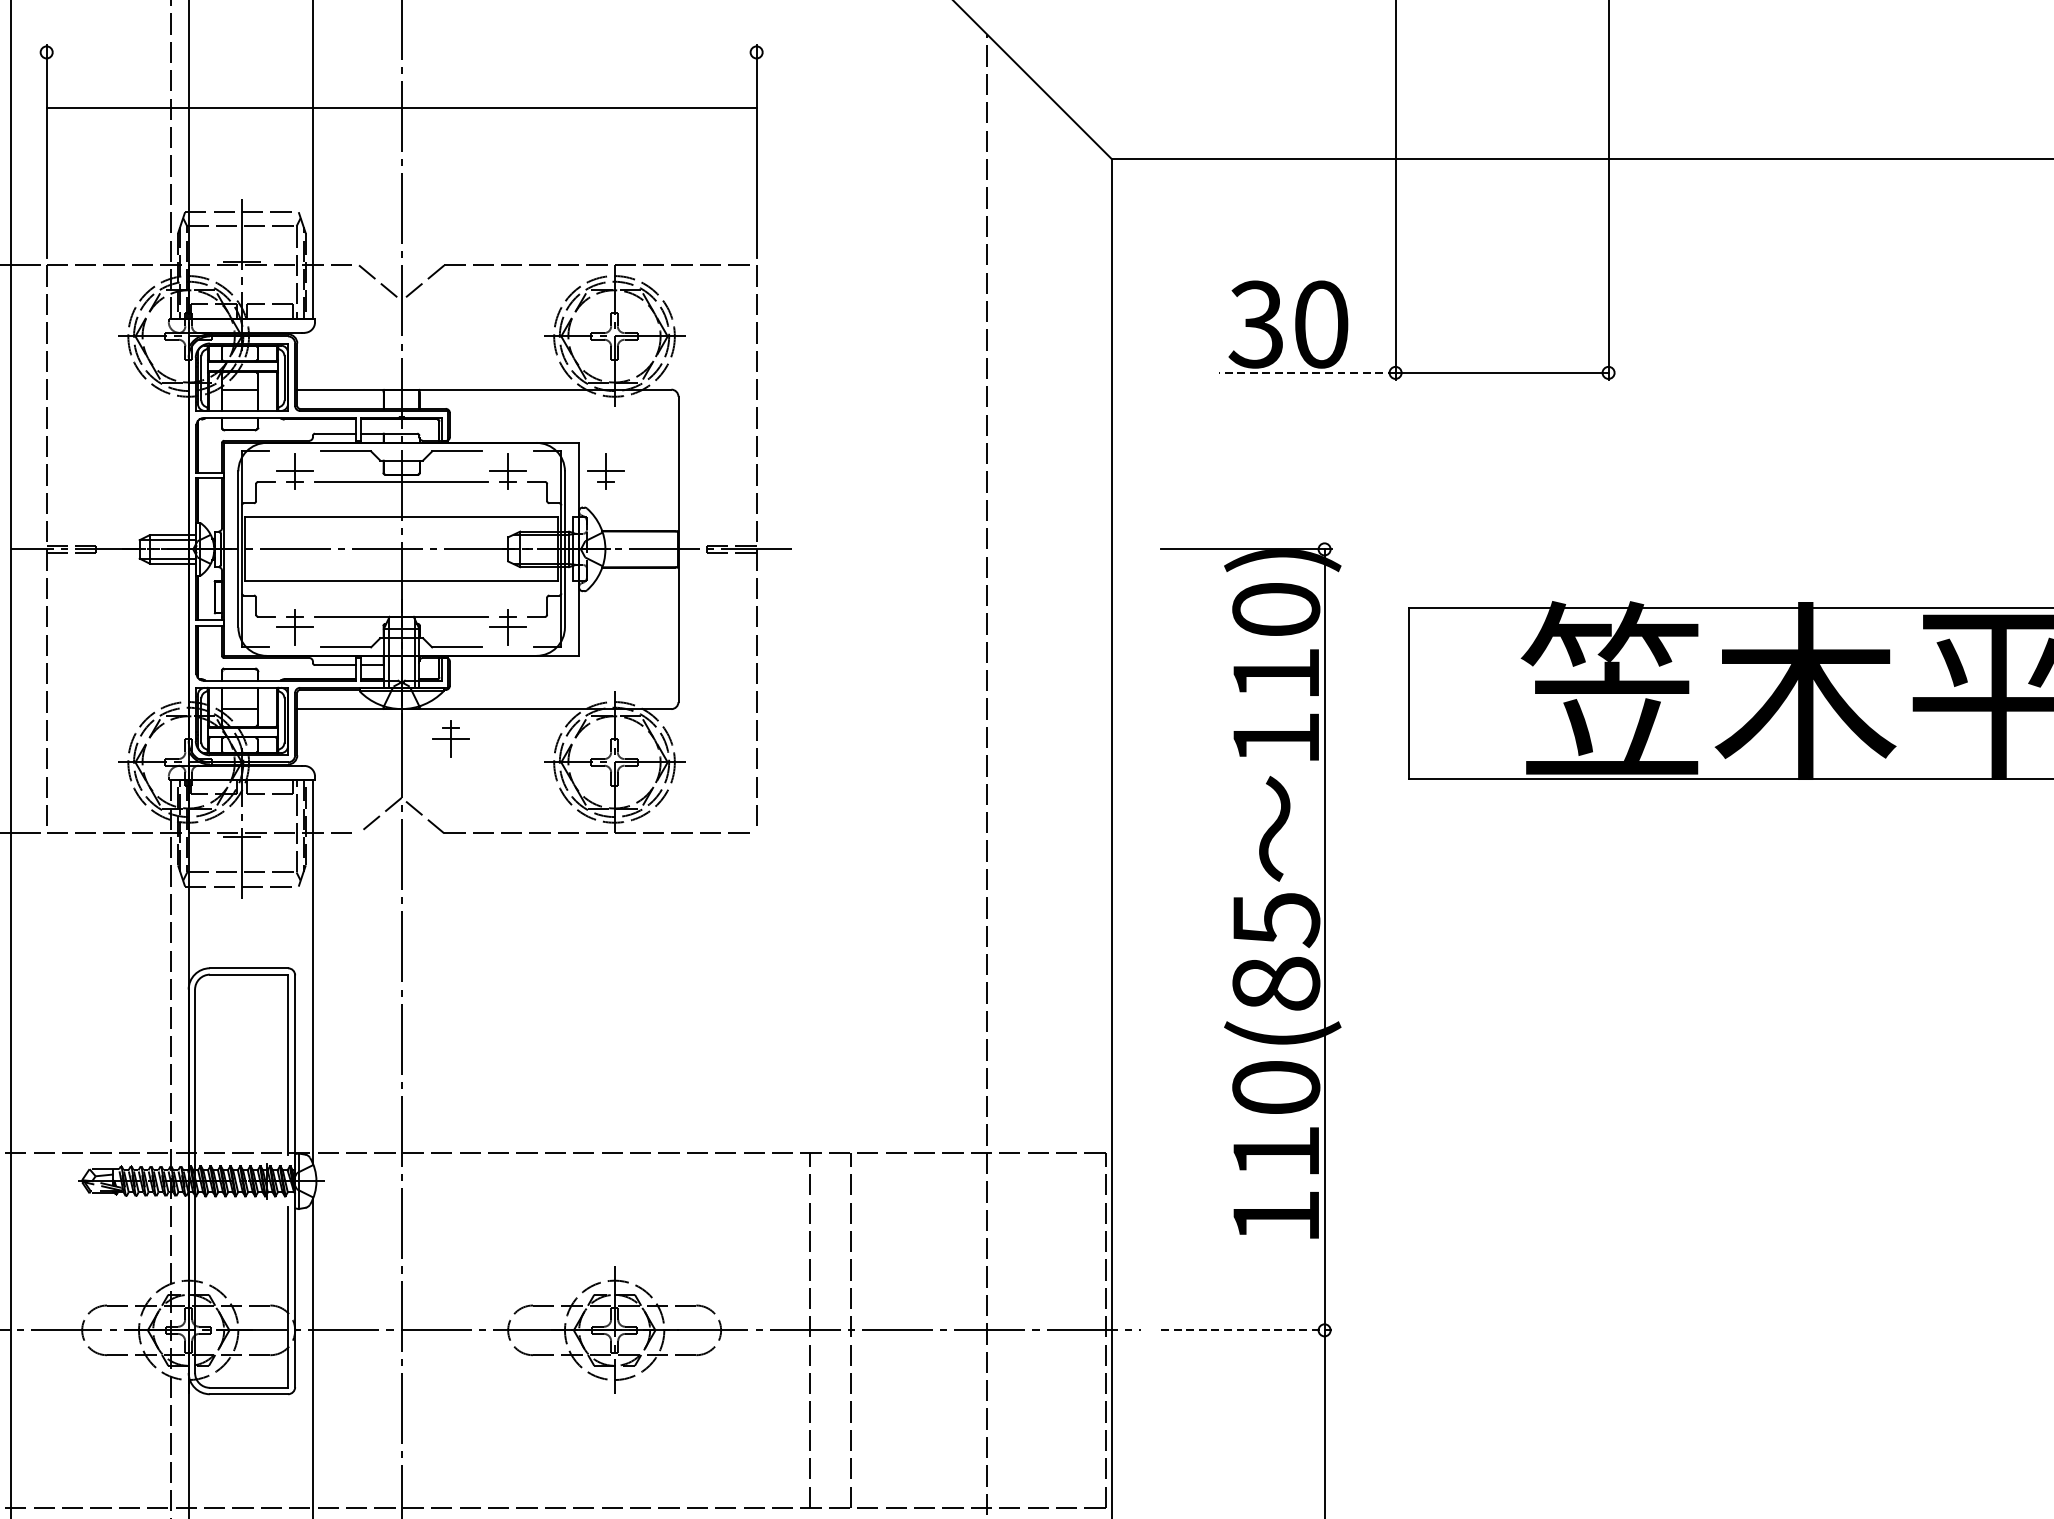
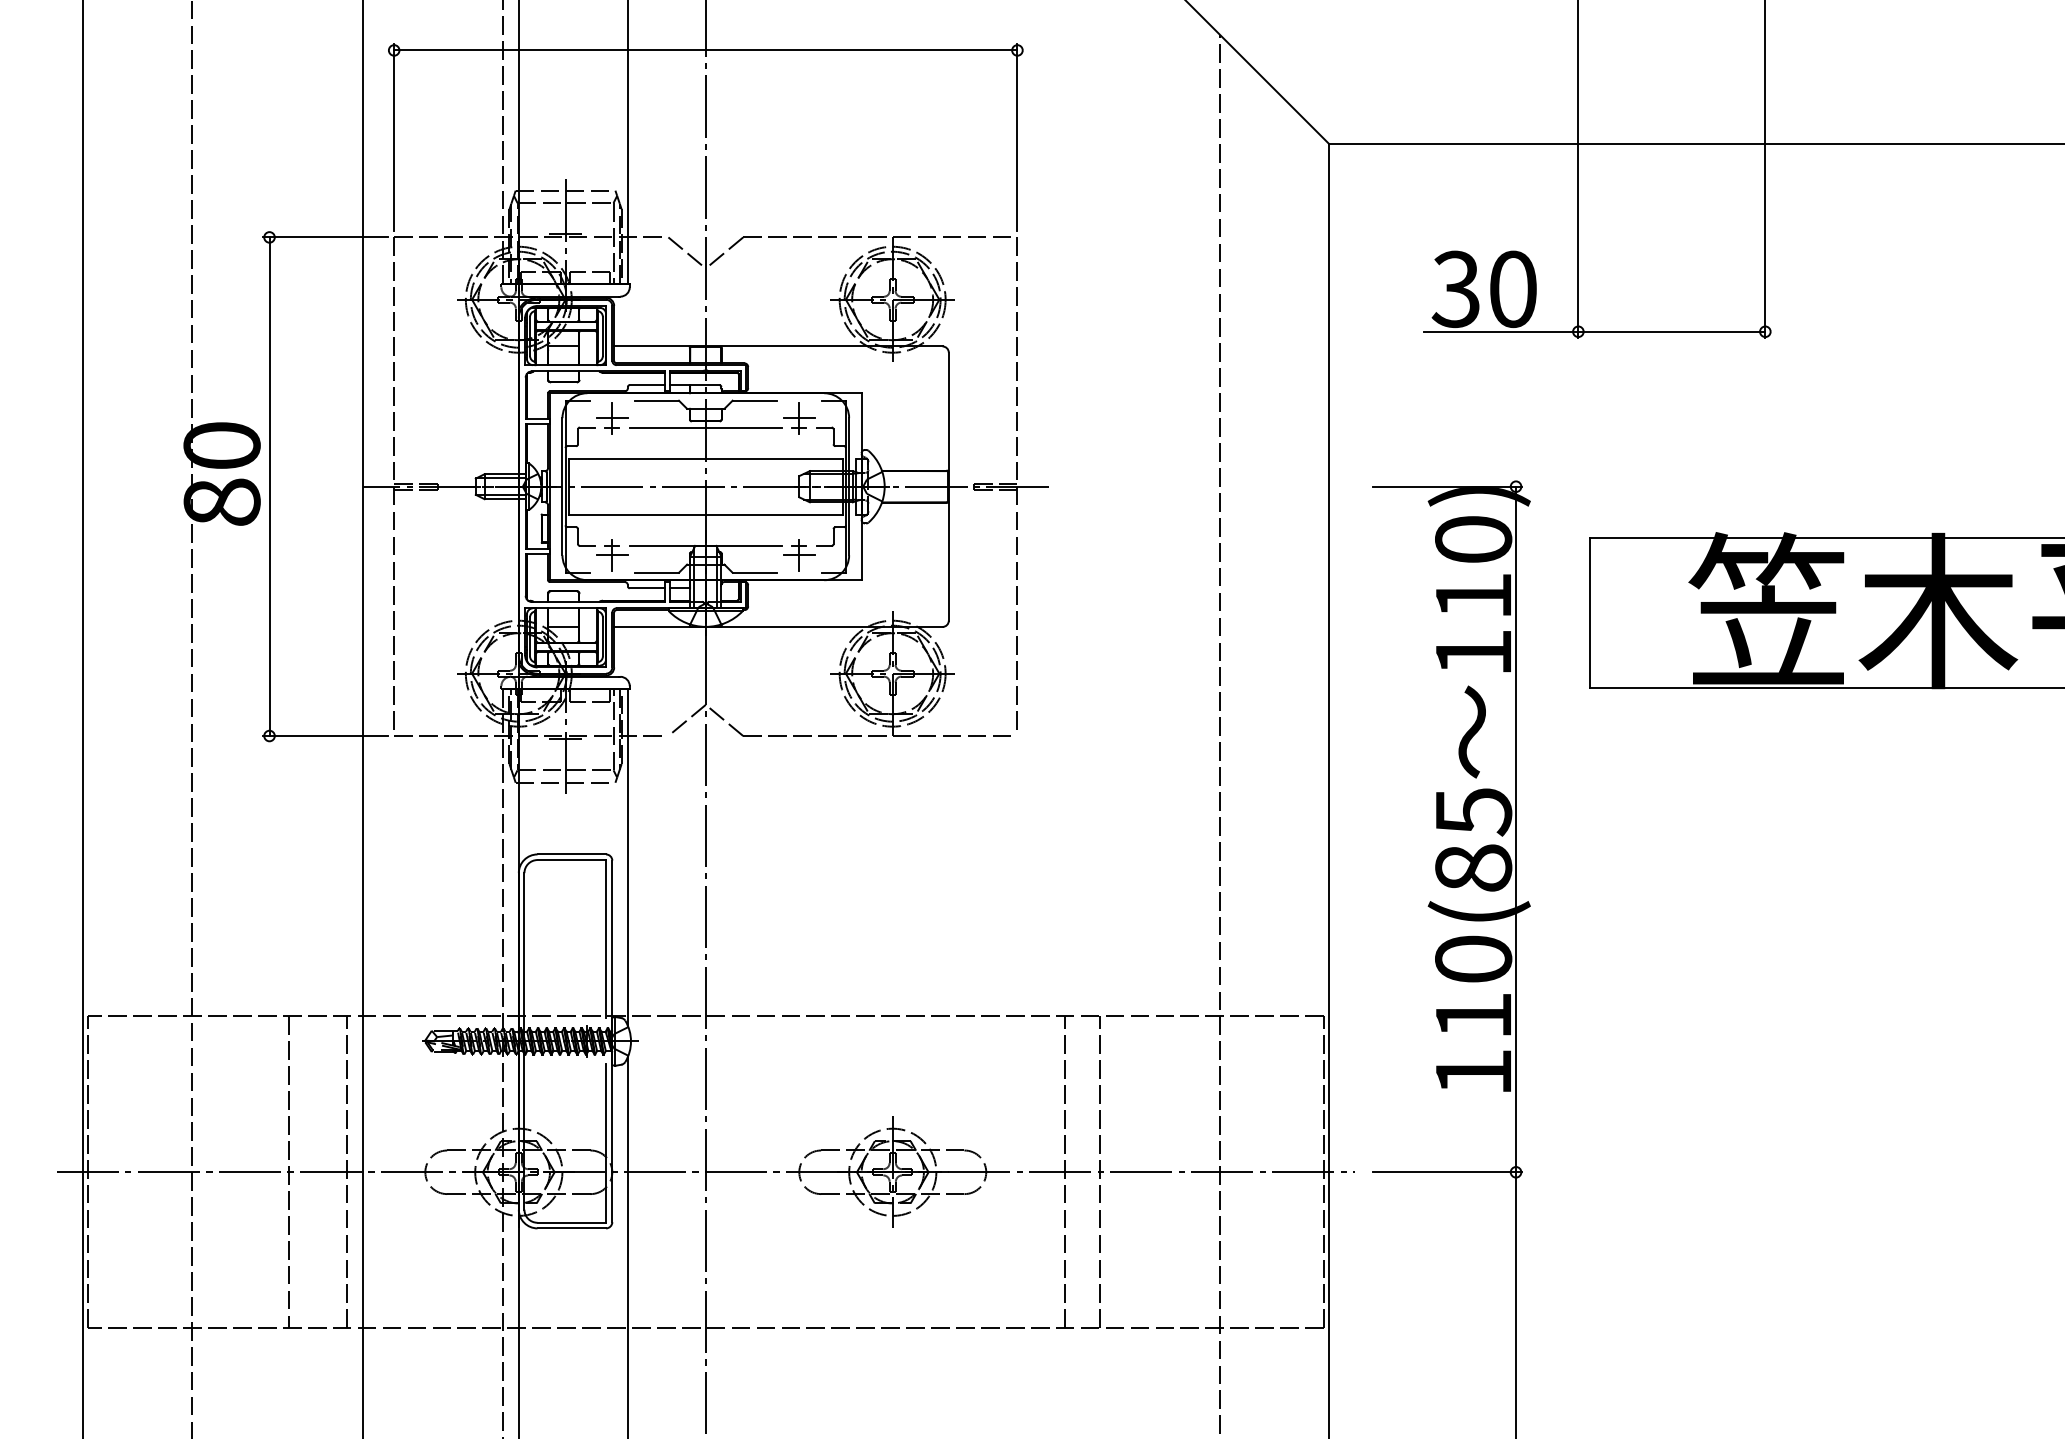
line: (401, 108) -> (705, 50), moved
line: (1306, 372) -> (1500, 331), dashed -> solid
part: (606, 471) -> (885, 418), removed
part: (451, 739) -> (749, 653), removed
line: (1246, 1330) -> (1447, 1172), dashed -> solid

